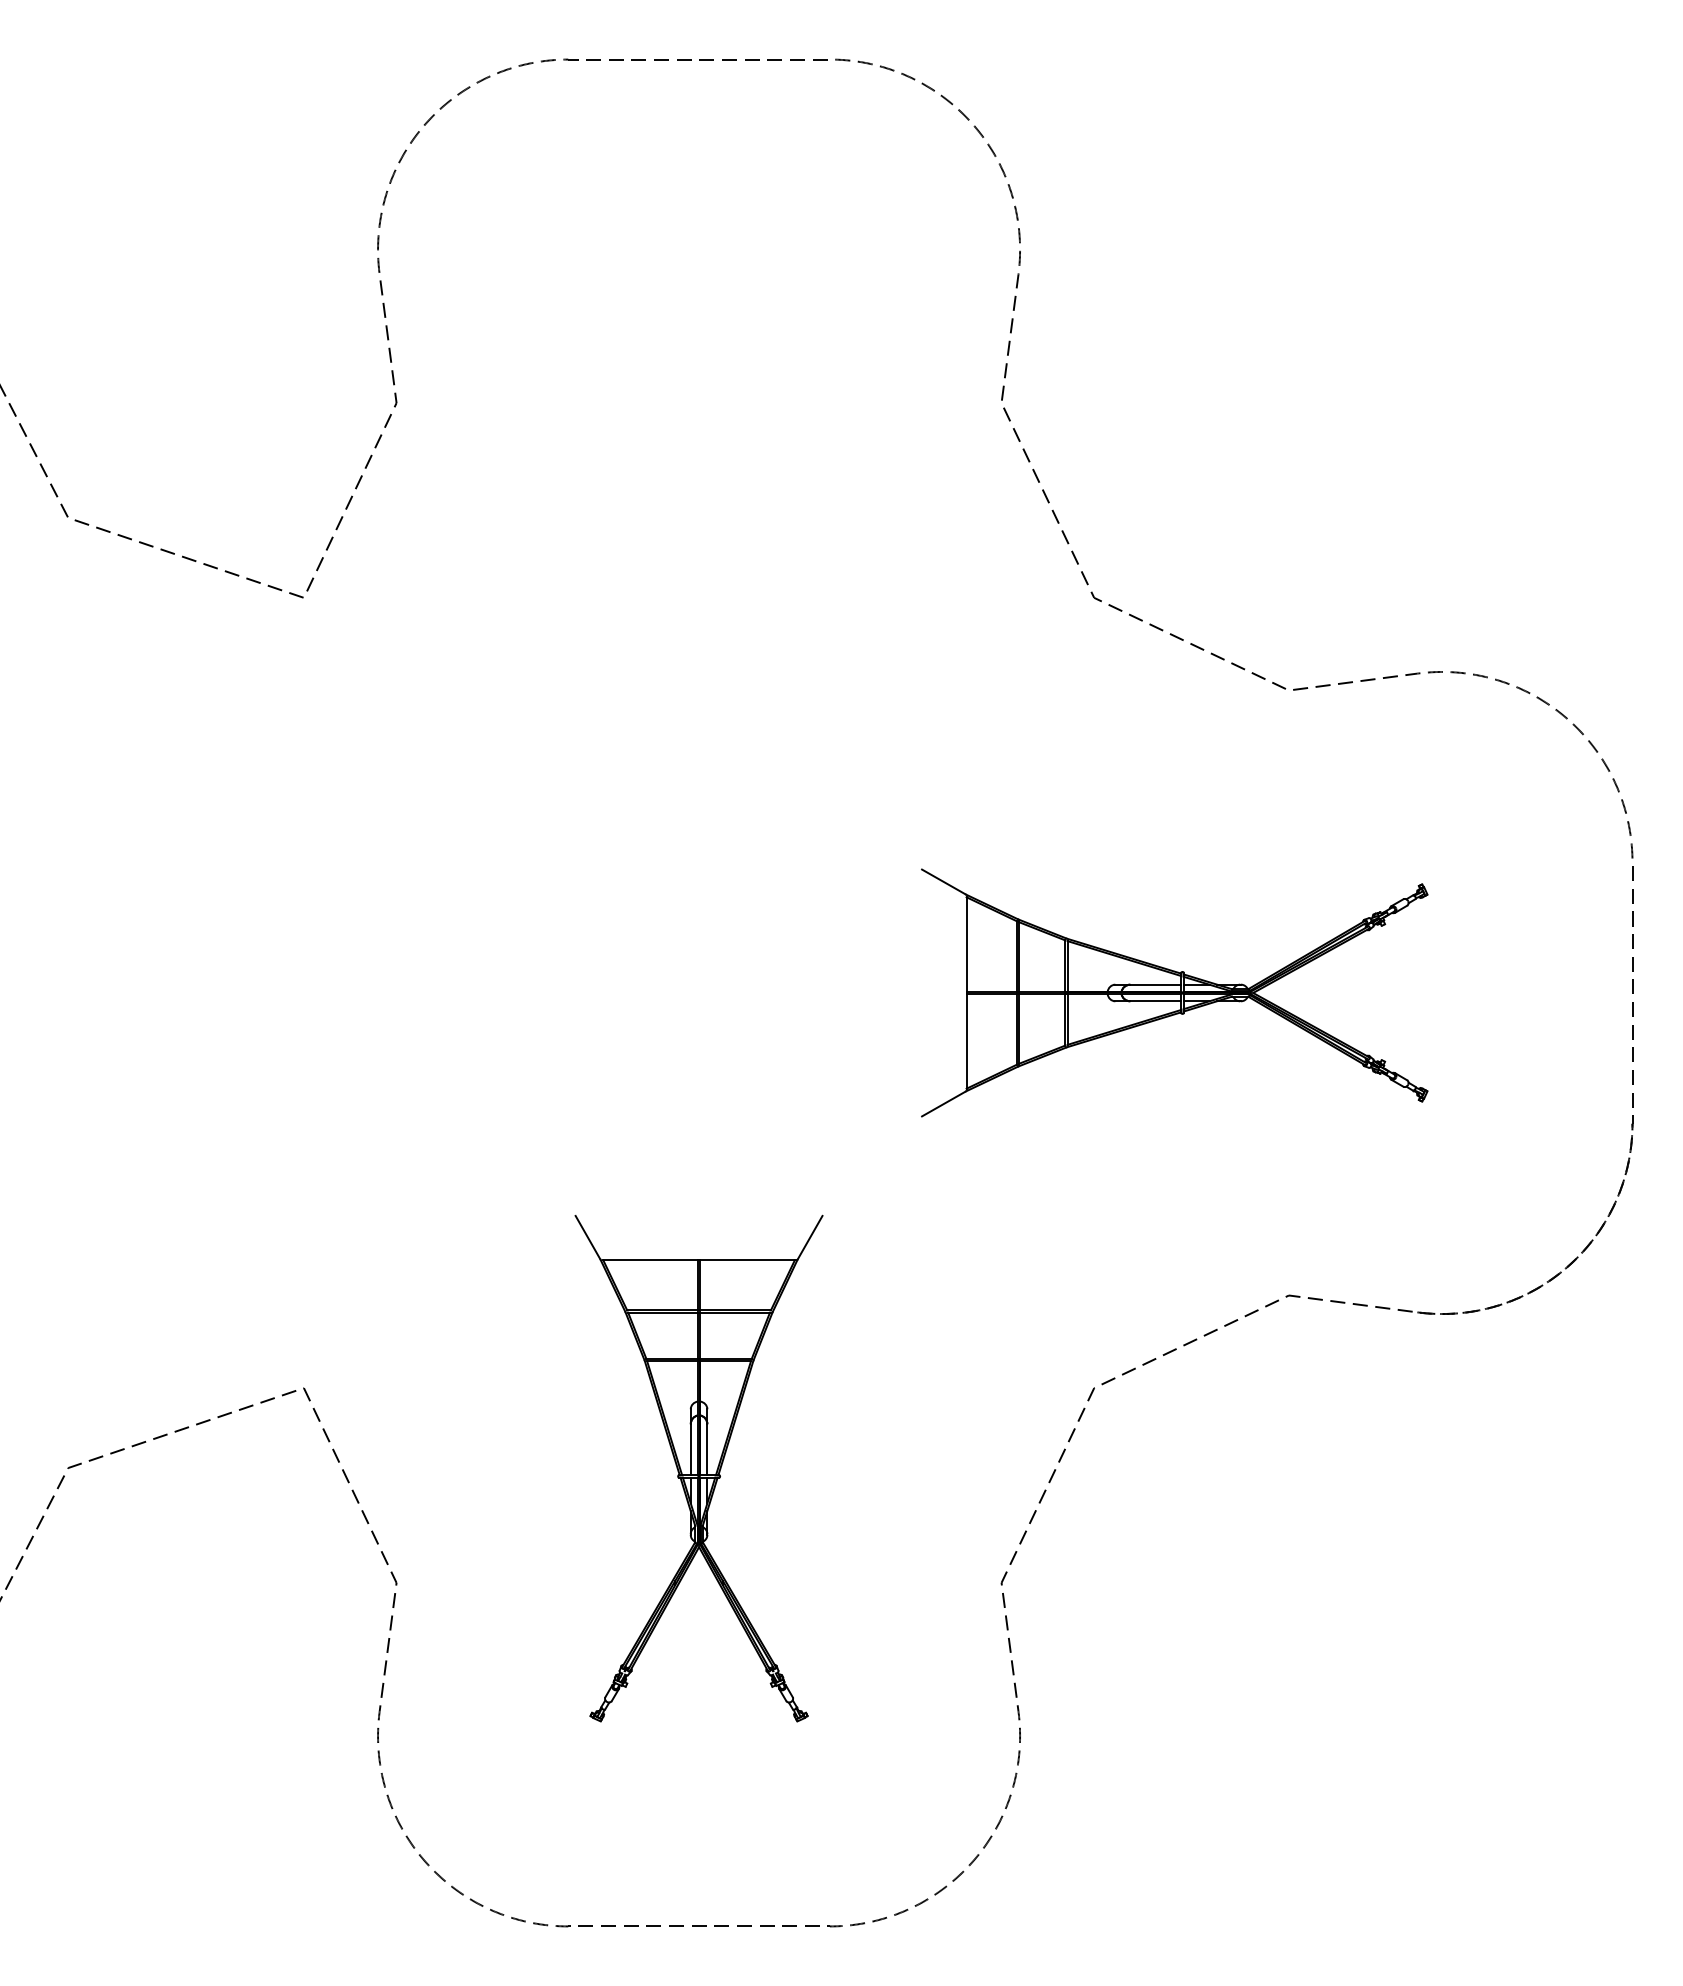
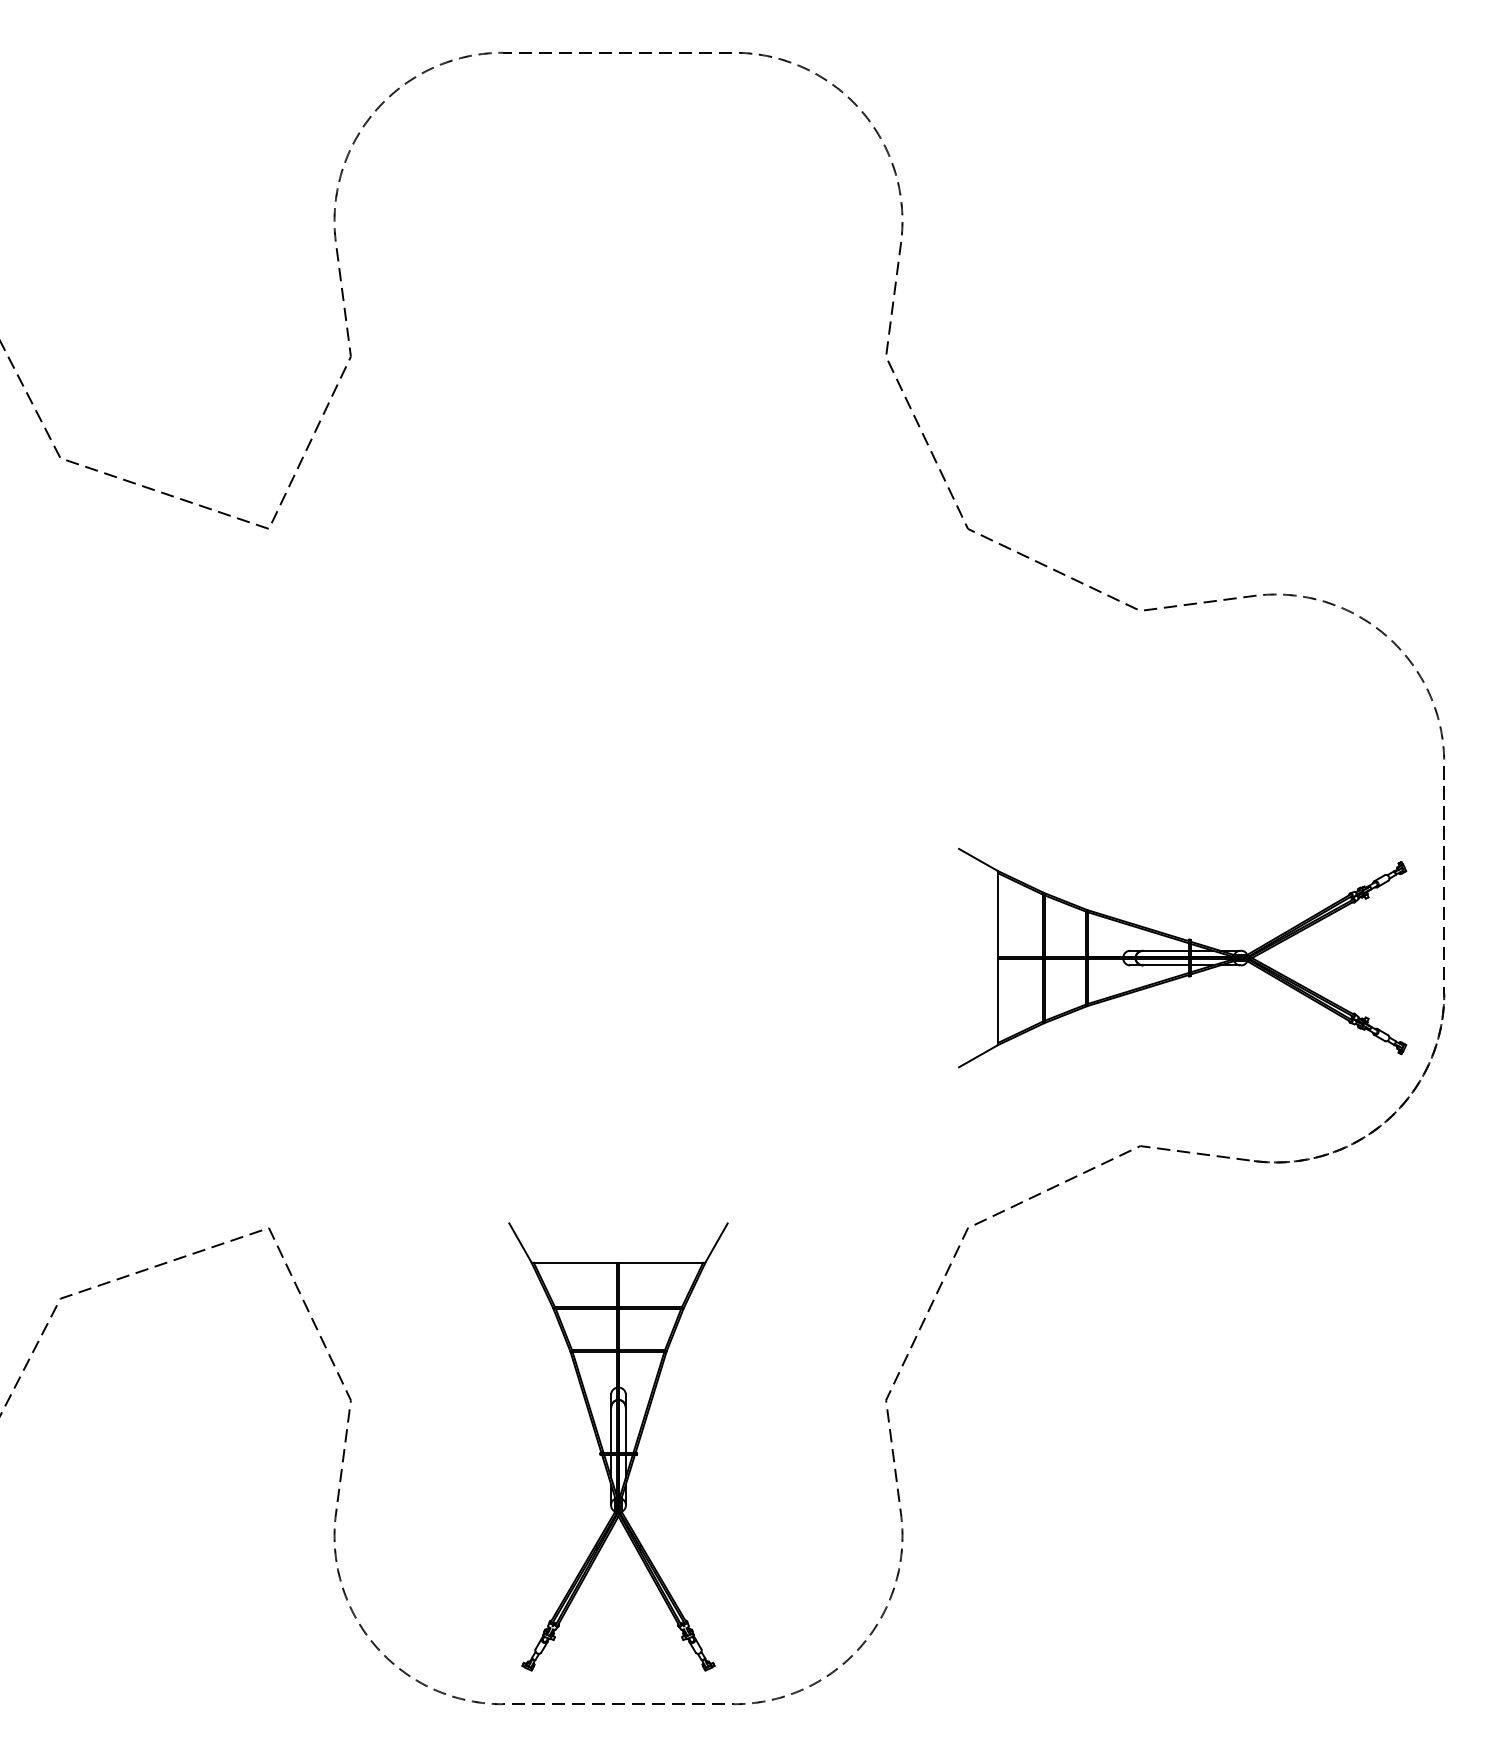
part: (1174, 992) -> (1182, 957), moved
part: (698, 1468) -> (618, 1446), moved

